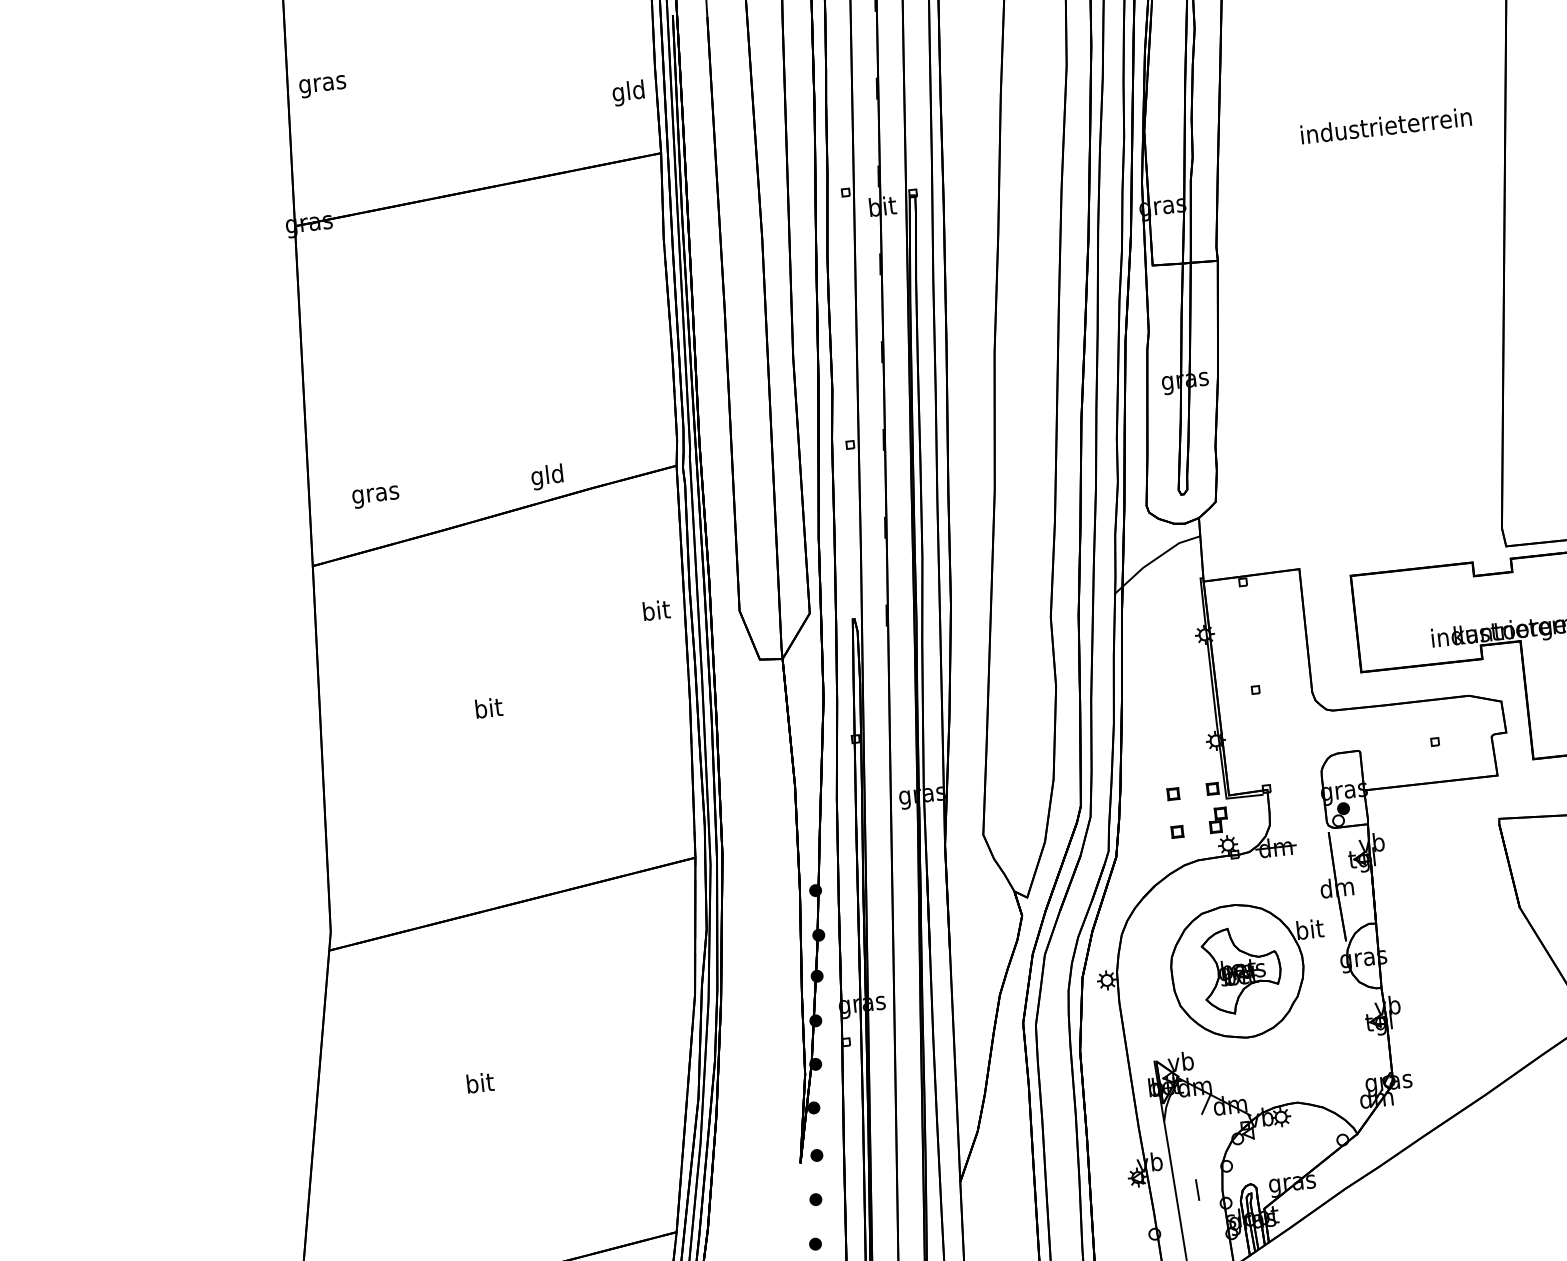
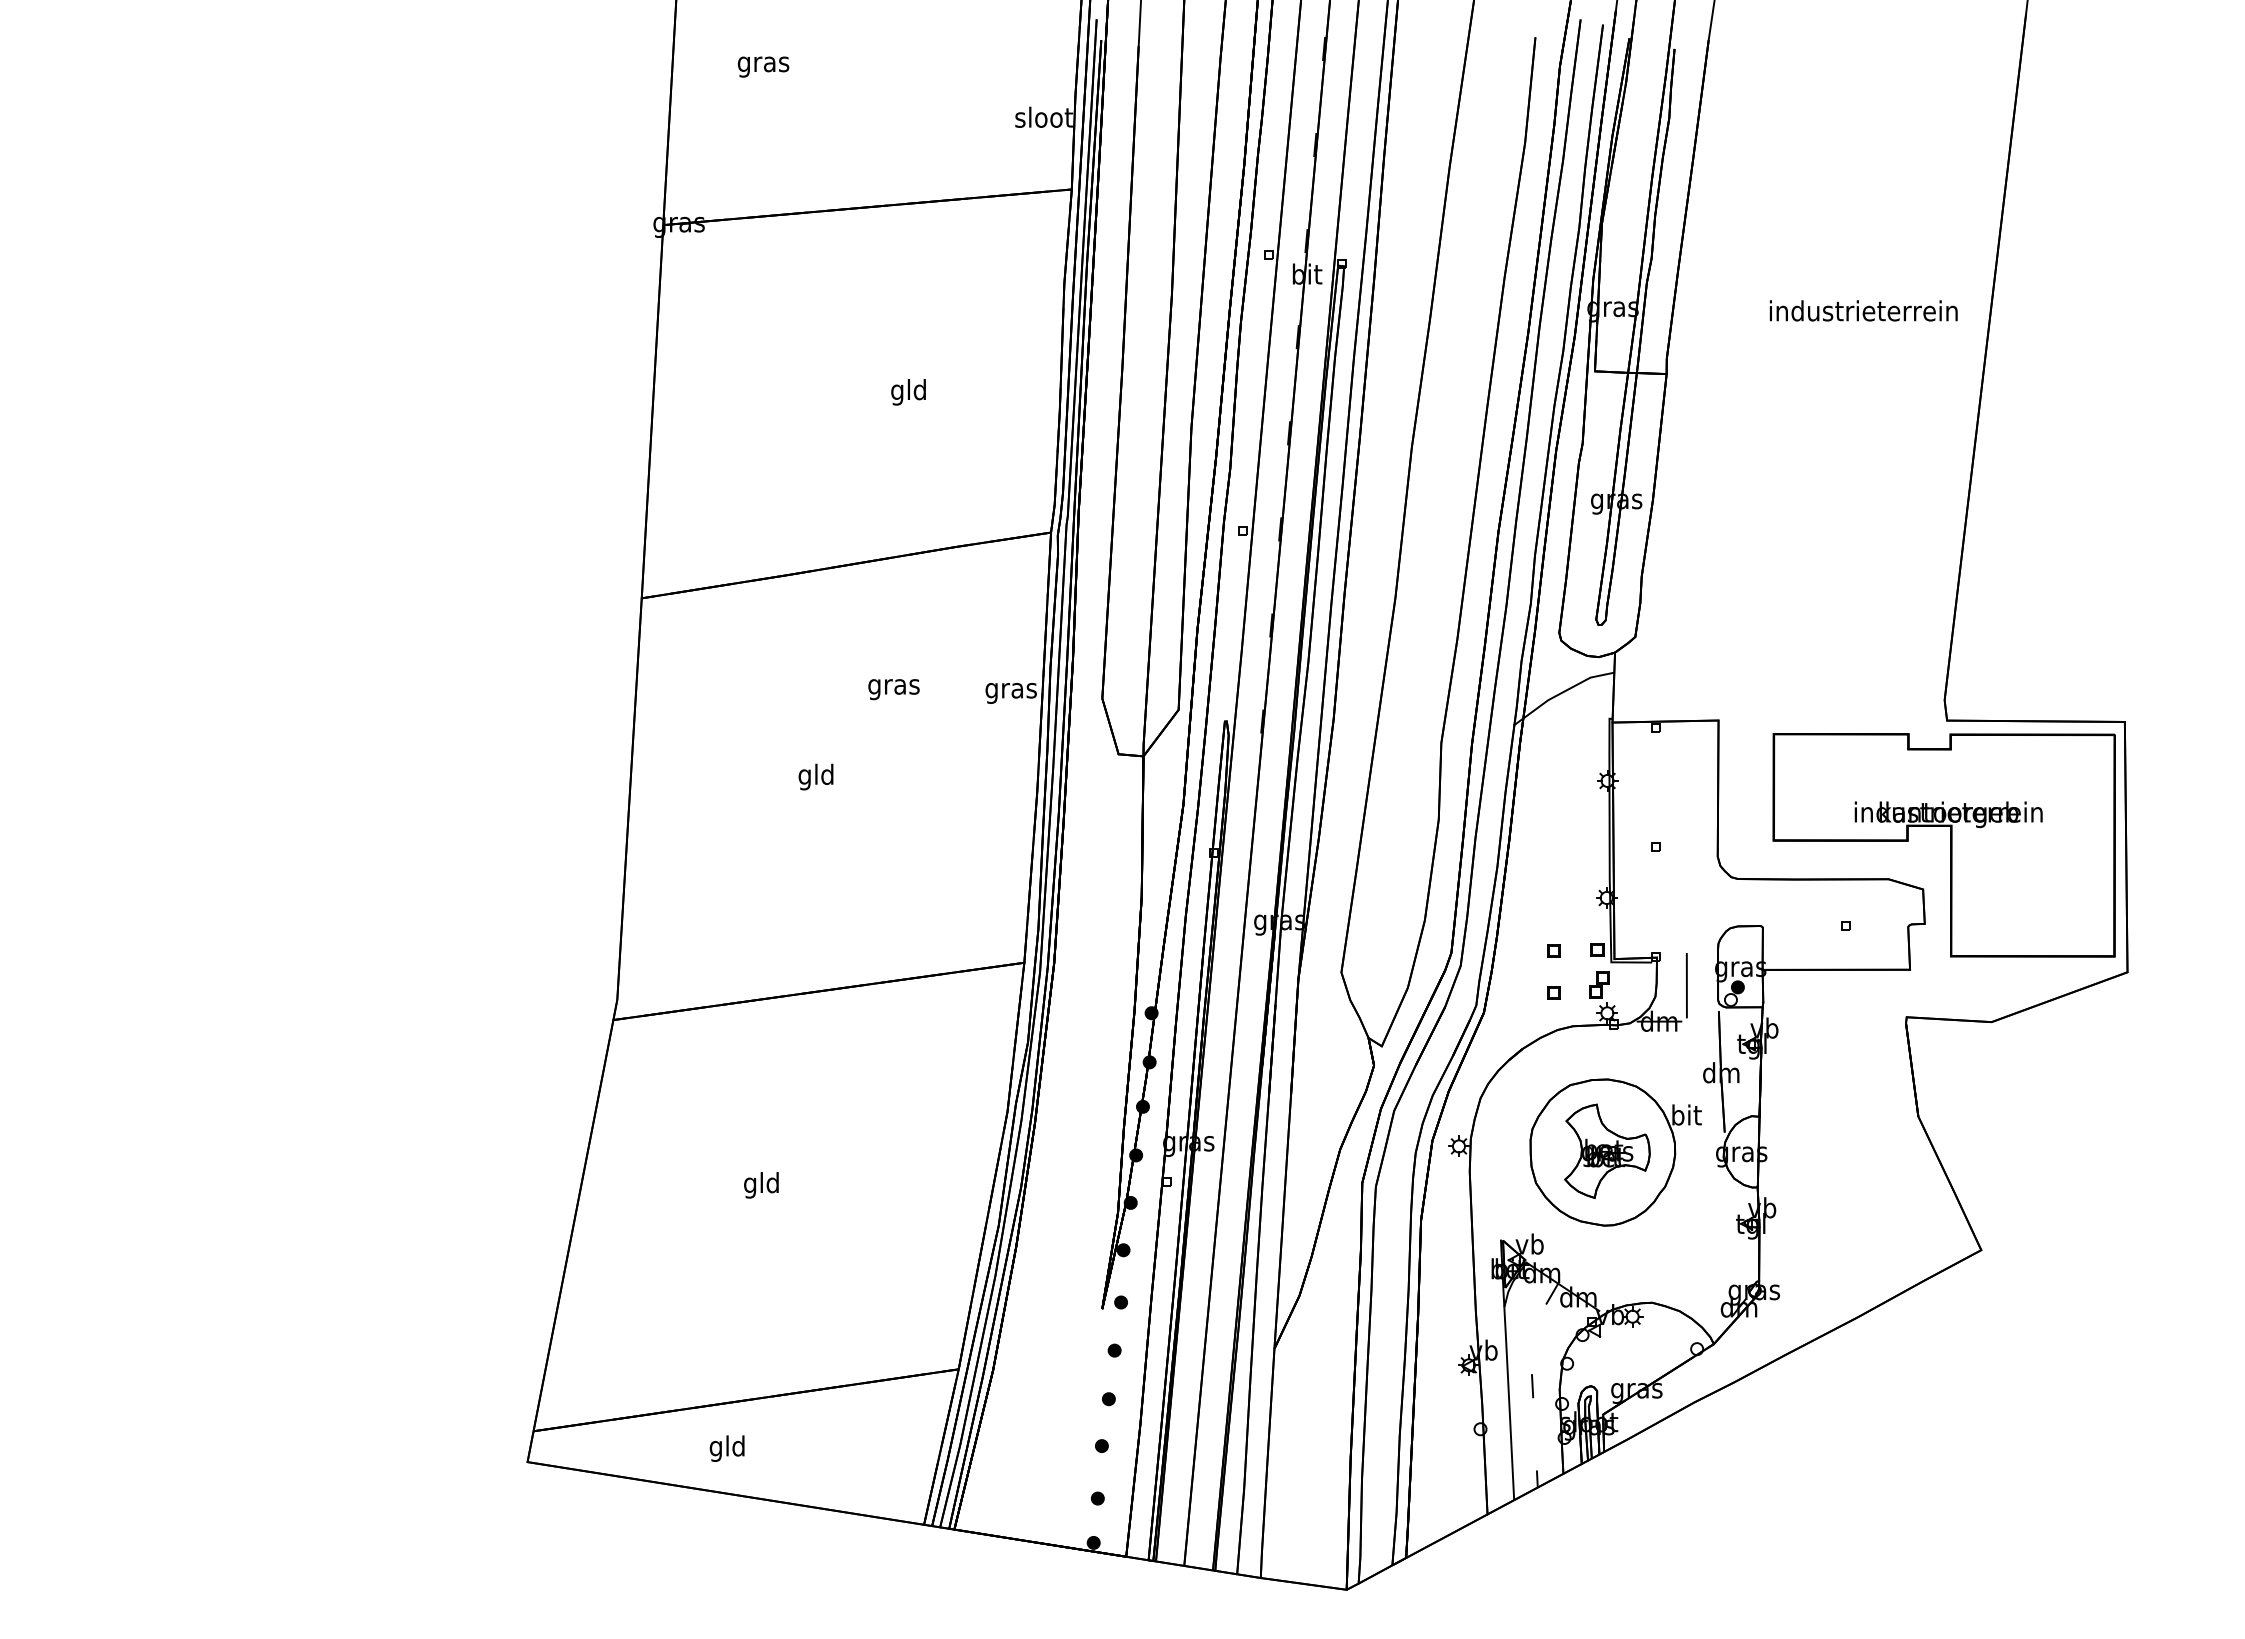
text: (322, 86) -> (763, 66), moved
text: (629, 92) -> (1044, 119), gld -> sloot
text: (1385, 125) -> (1863, 310), moved
text: (547, 477) -> (908, 392), moved
text: (375, 497) -> (893, 689), moved
text: (655, 612) -> (1010, 690), bit -> gras
text: (487, 710) -> (815, 776), bit -> gld
line: (1296, 812) -> (1686, 985), added
text: (479, 1085) -> (761, 1185), bit -> gld

